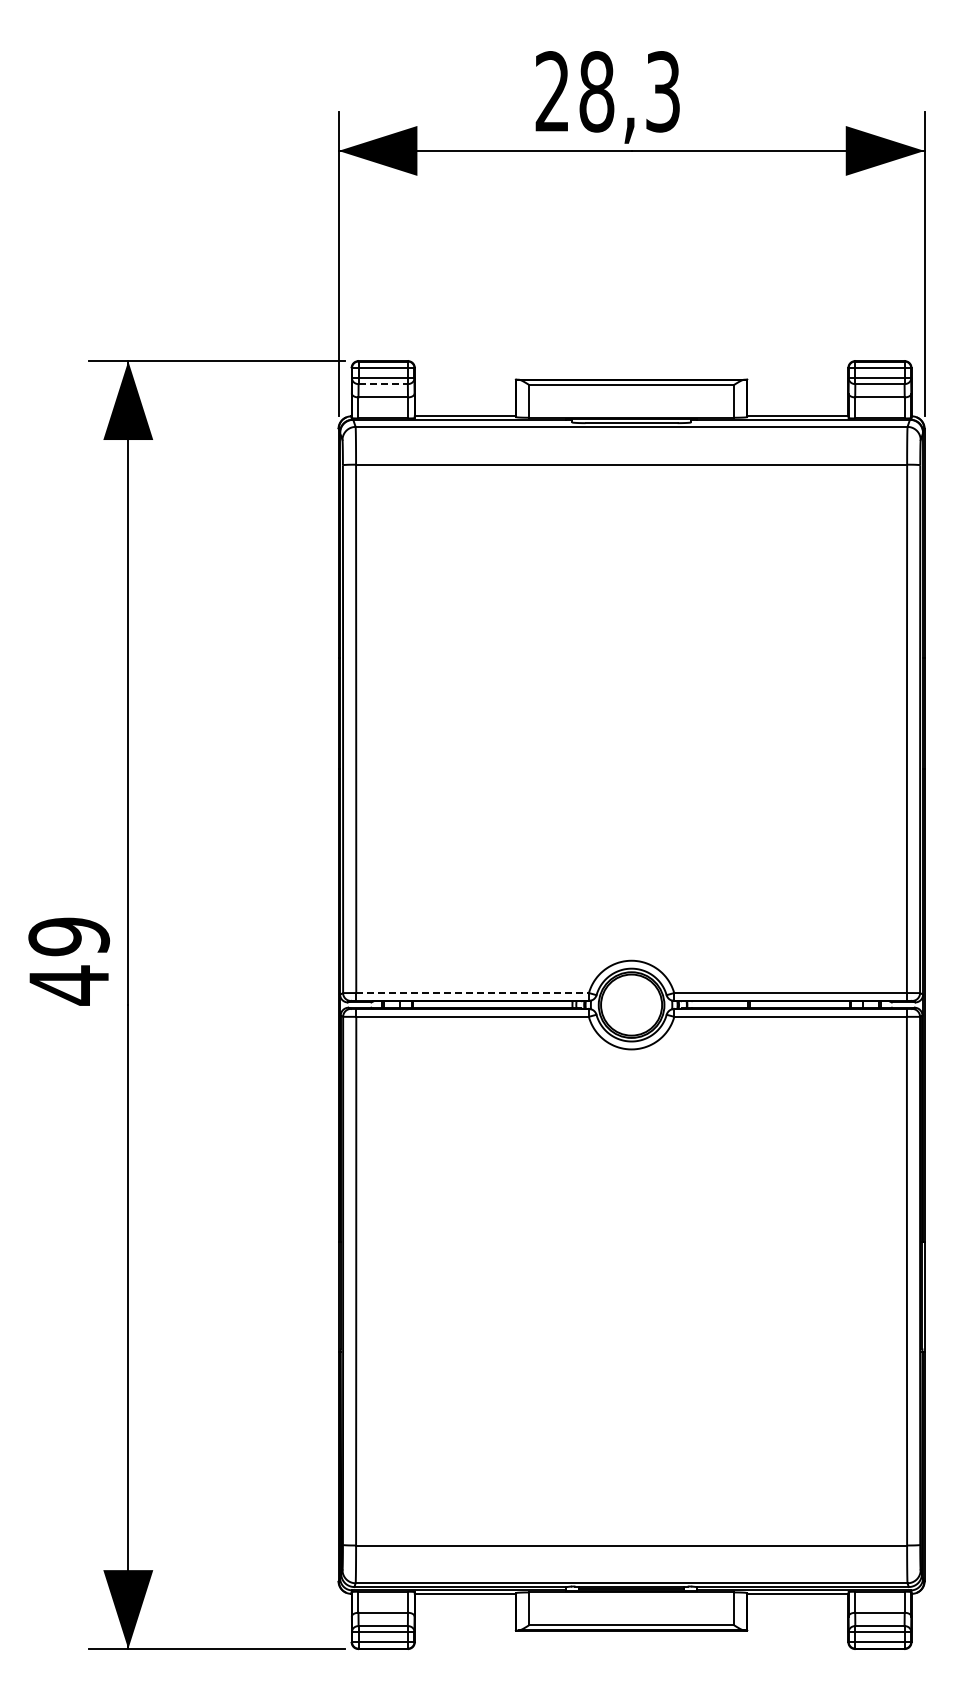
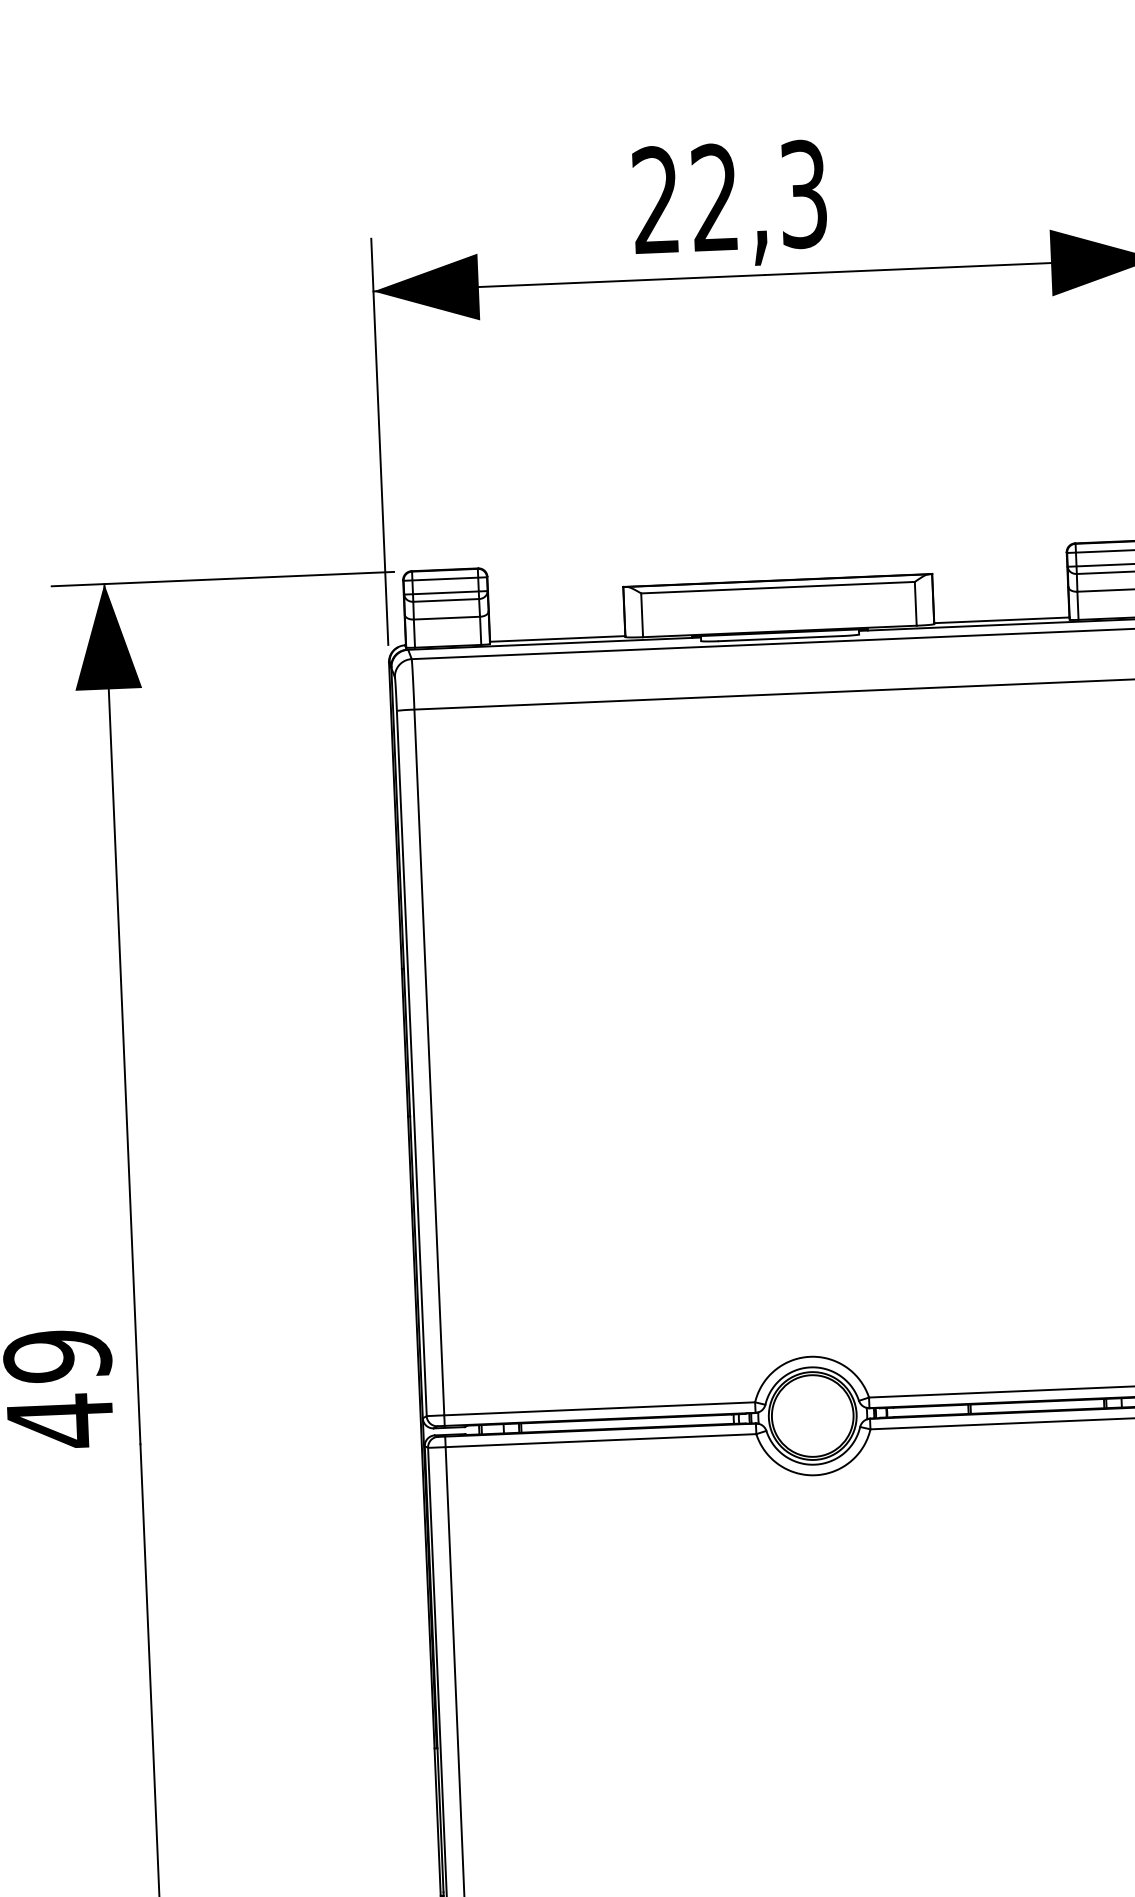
text: (596, 91) -> (714, 197), 28,3 -> 22,3
line: (383, 384) -> (446, 600), dashed -> solid
line: (473, 993) -> (600, 1409), dashed -> solid

